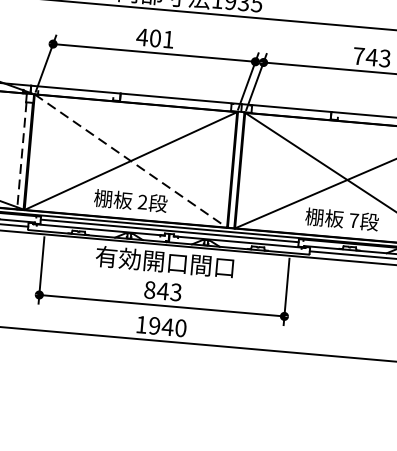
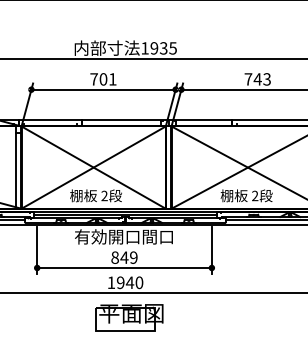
text: (141, 37) -> (93, 79), 401 -> 701
line: (22, 157) -> (16, 171), dashed -> solid
line: (132, 161) -> (94, 167), dashed -> solid
text: (354, 220) -> (255, 195), 7 -> 2
text: (175, 292) -> (133, 257), 843 -> 849
part: (162, 375) -> (129, 317), added

